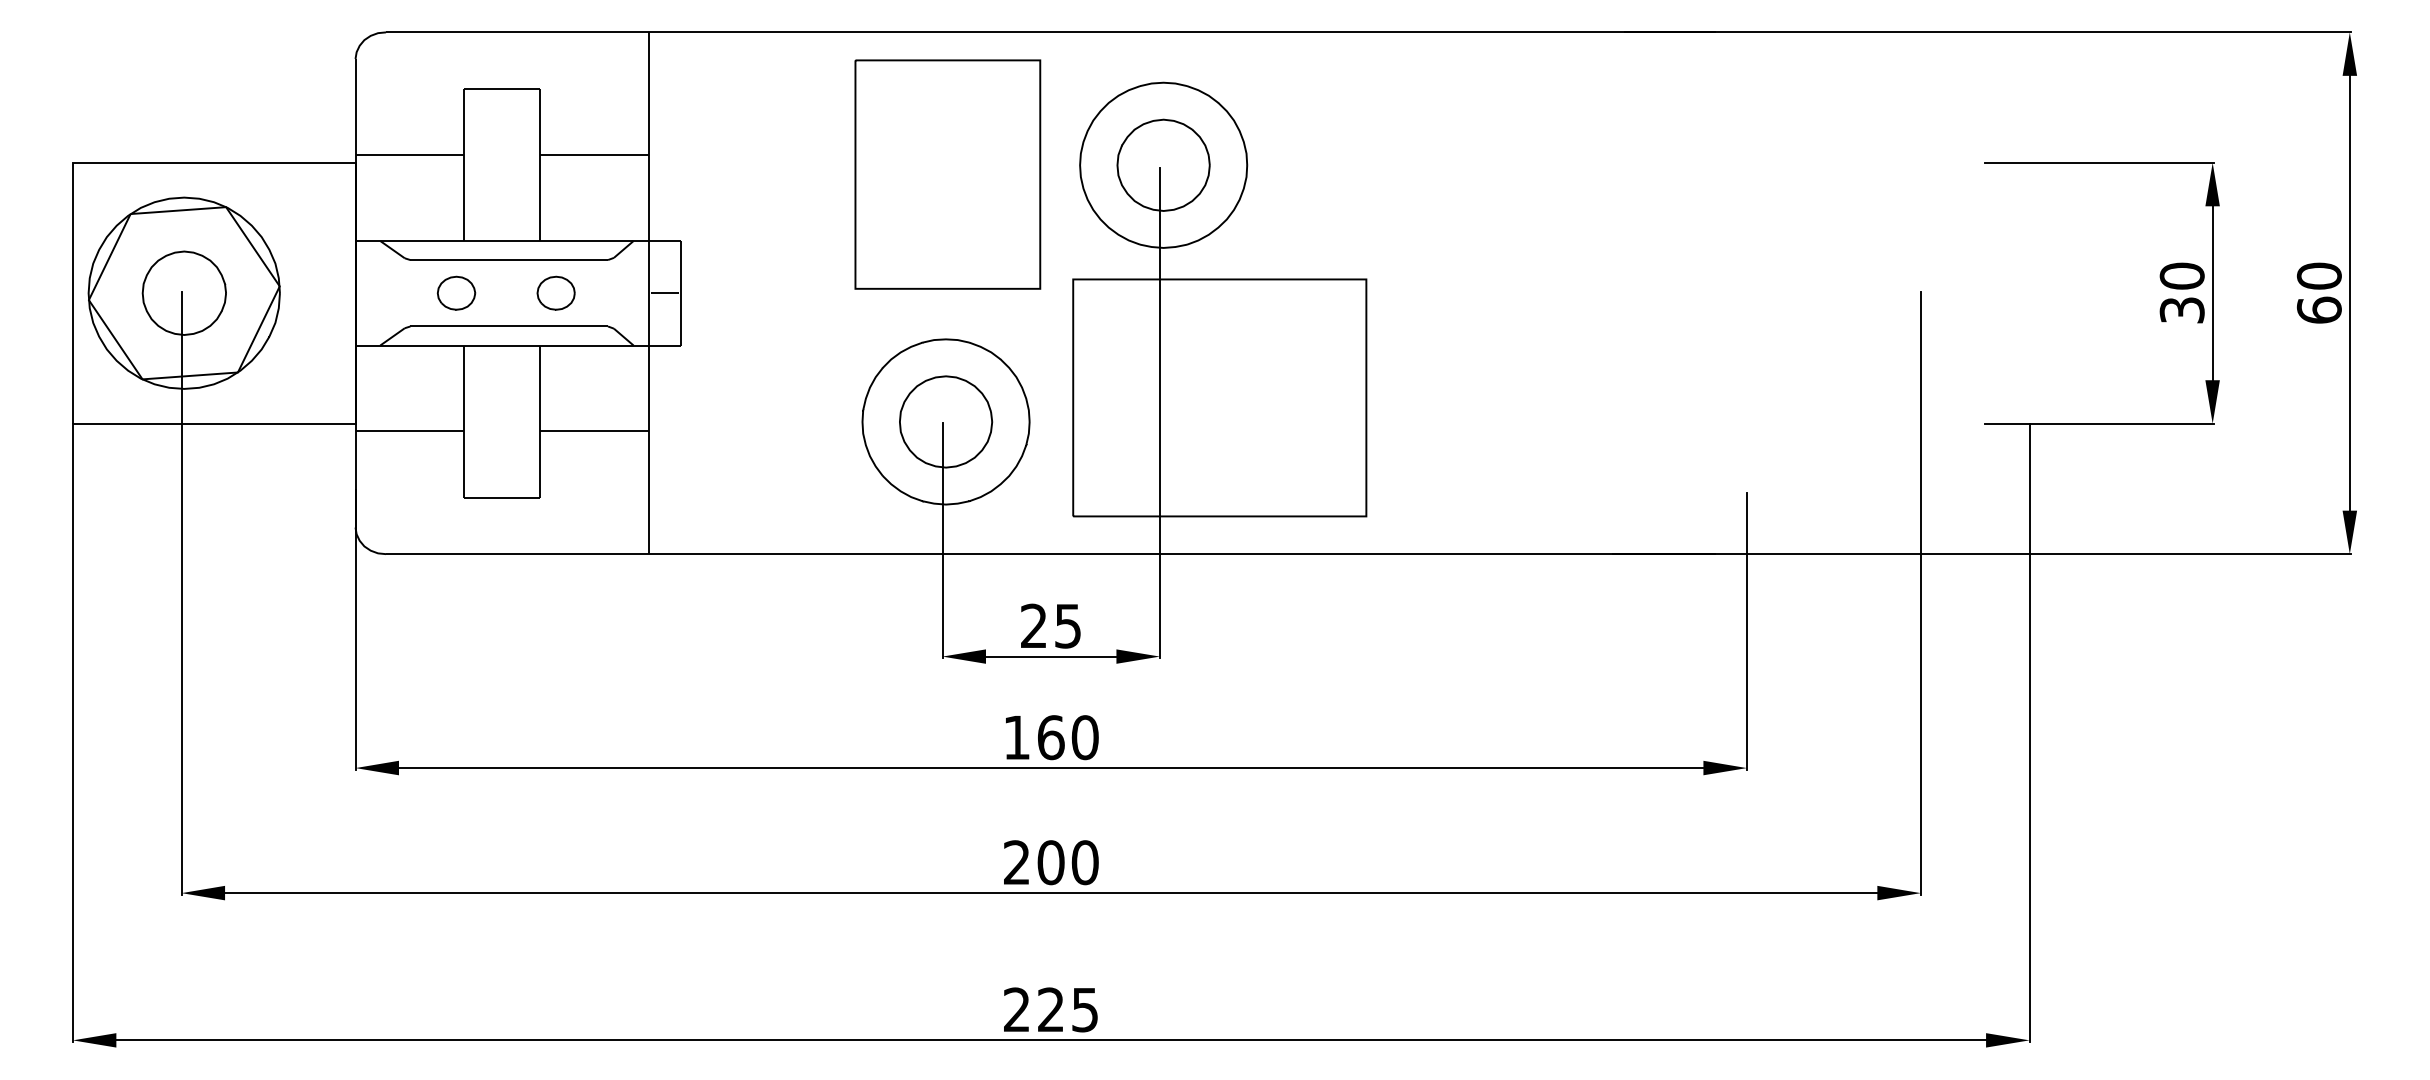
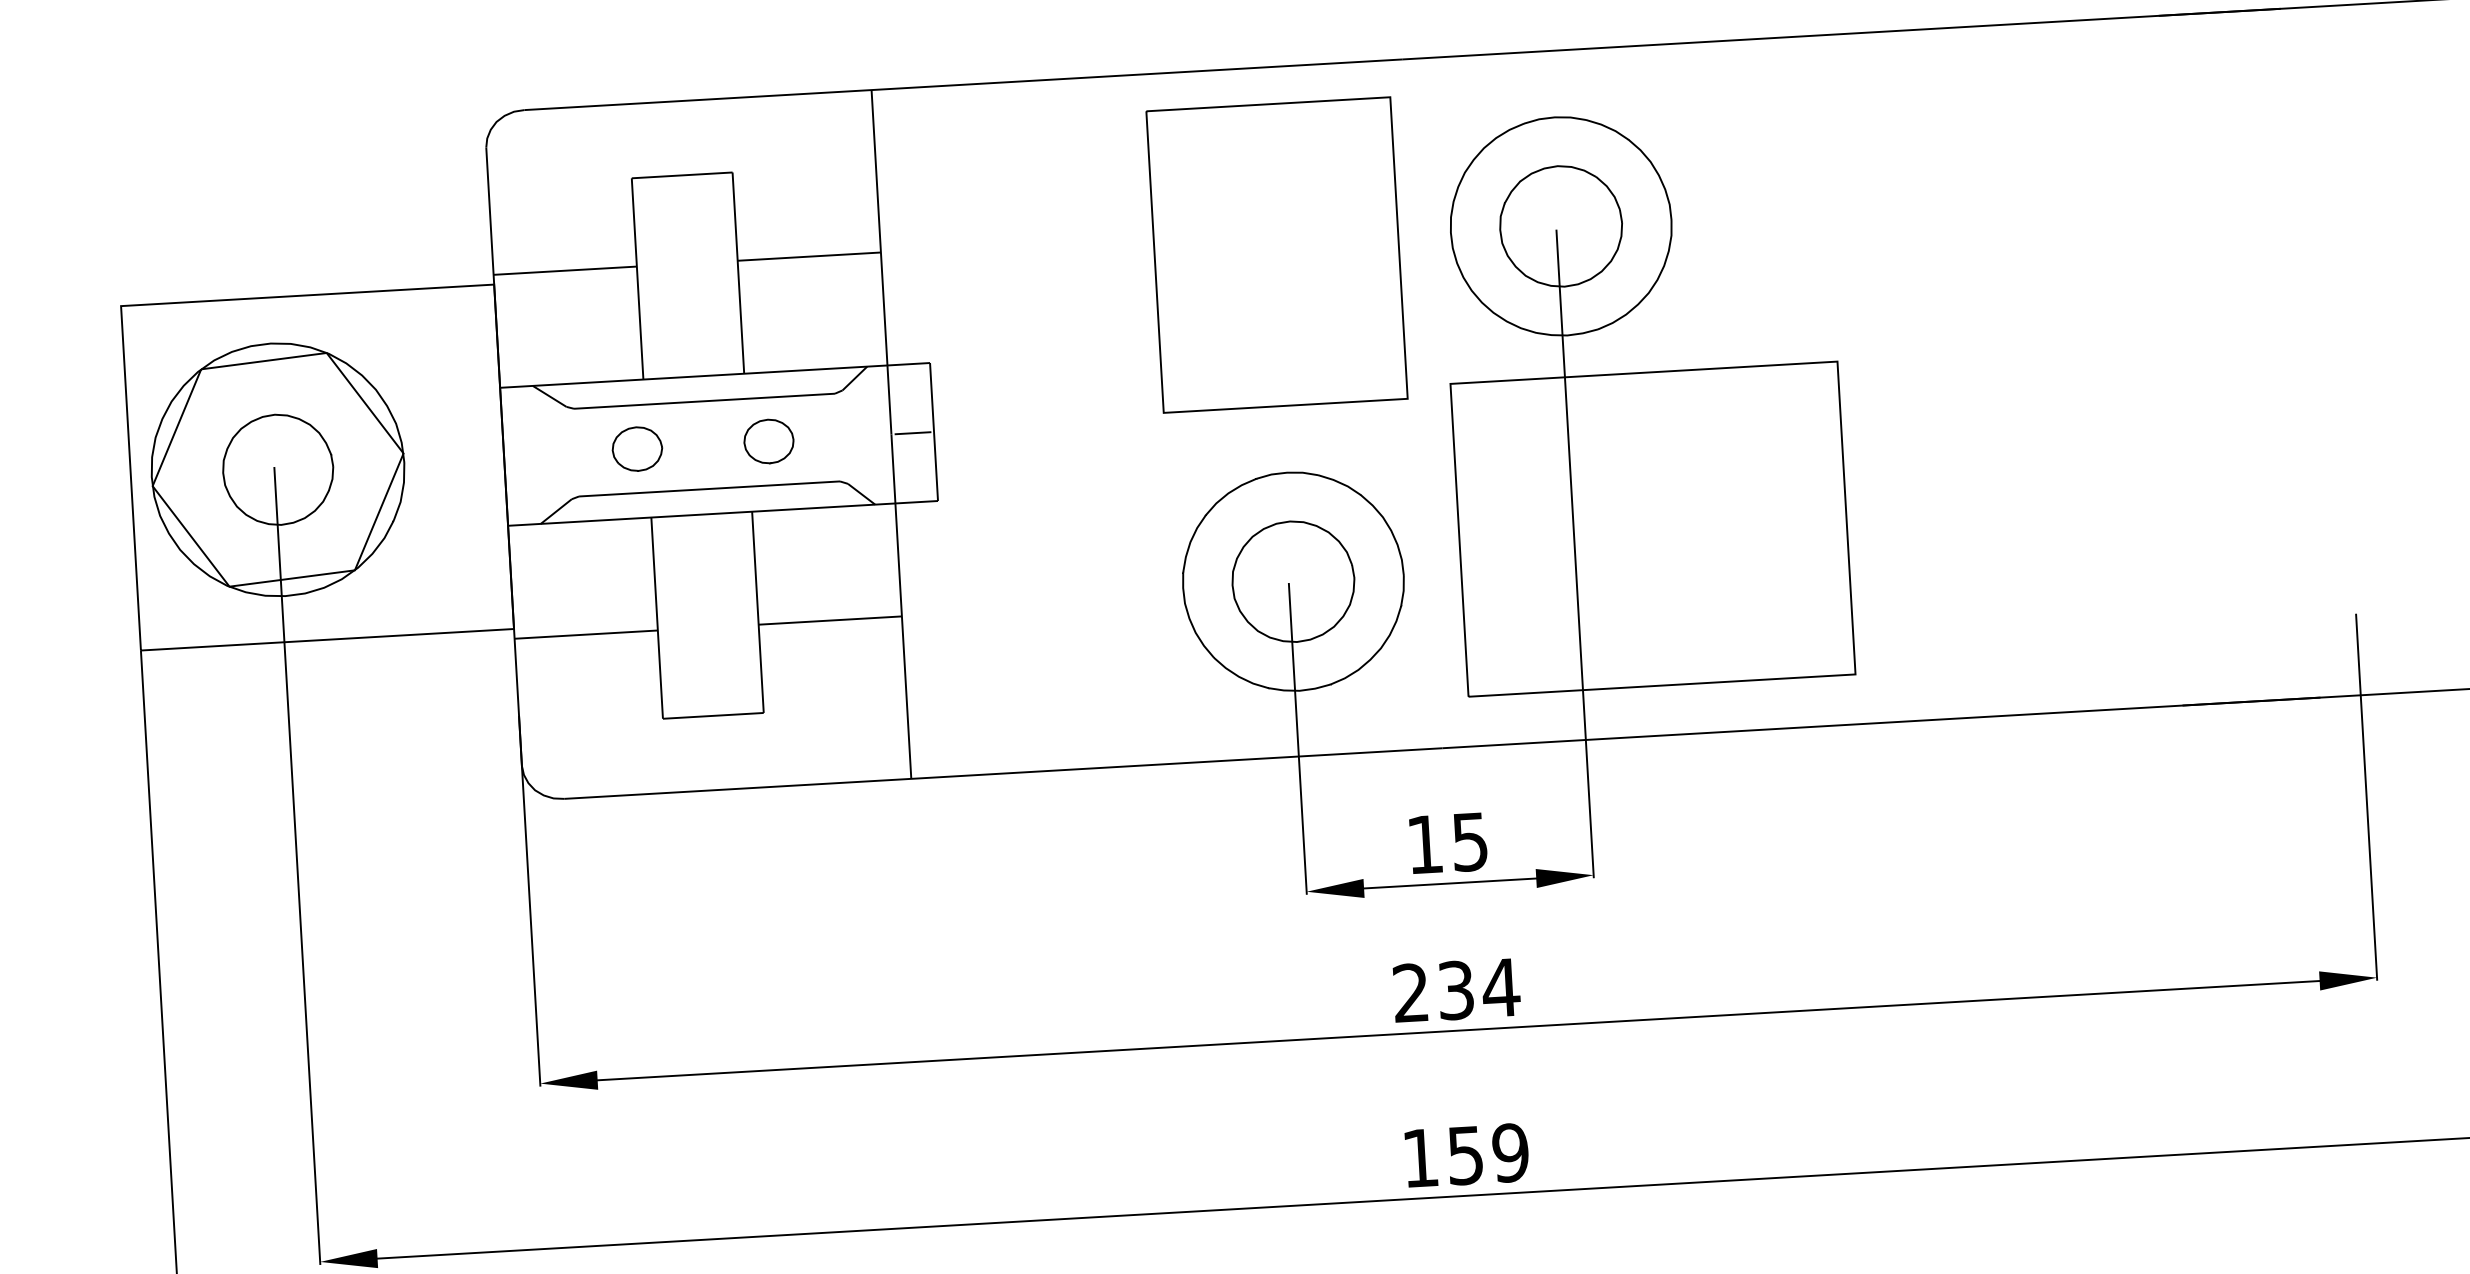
text: (1033, 625) -> (1424, 843), 25 -> 15
text: (1051, 737) -> (1456, 990), 160 -> 234
text: (1051, 862) -> (1466, 1155), 200 -> 159

